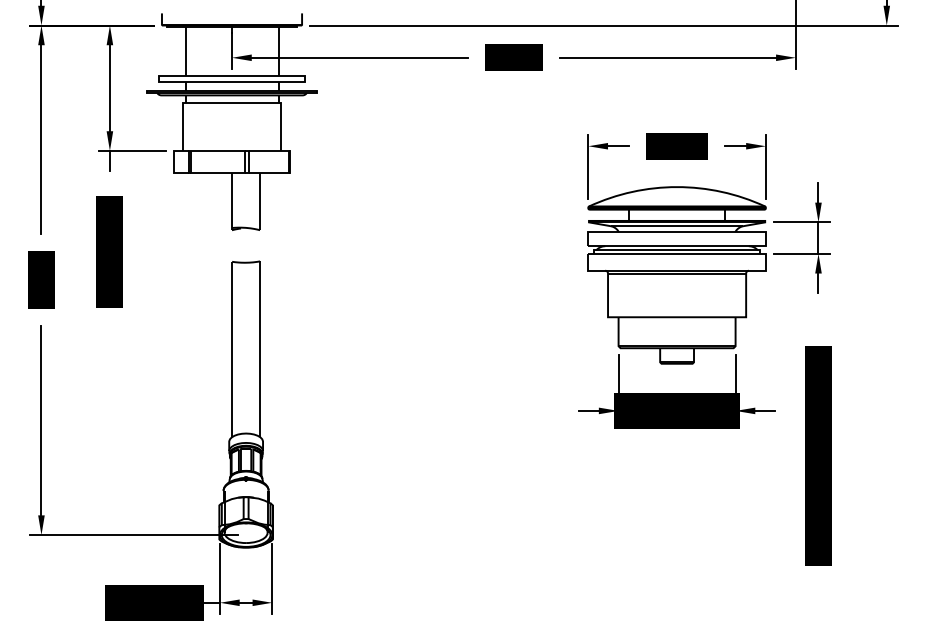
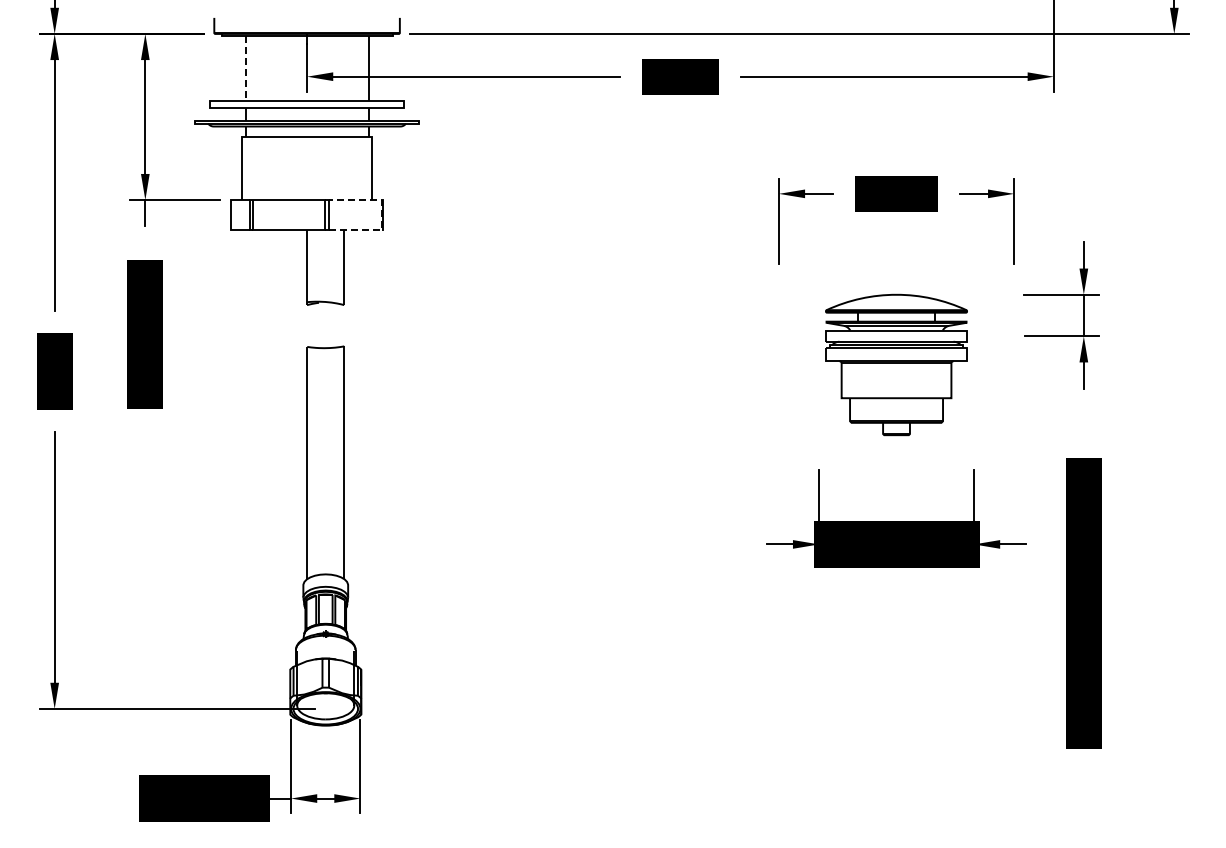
line: (185, 51) -> (245, 68), solid -> dashed
line: (288, 162) -> (382, 215), solid -> dashed
part: (677, 275) -> (896, 364), size x0.6

